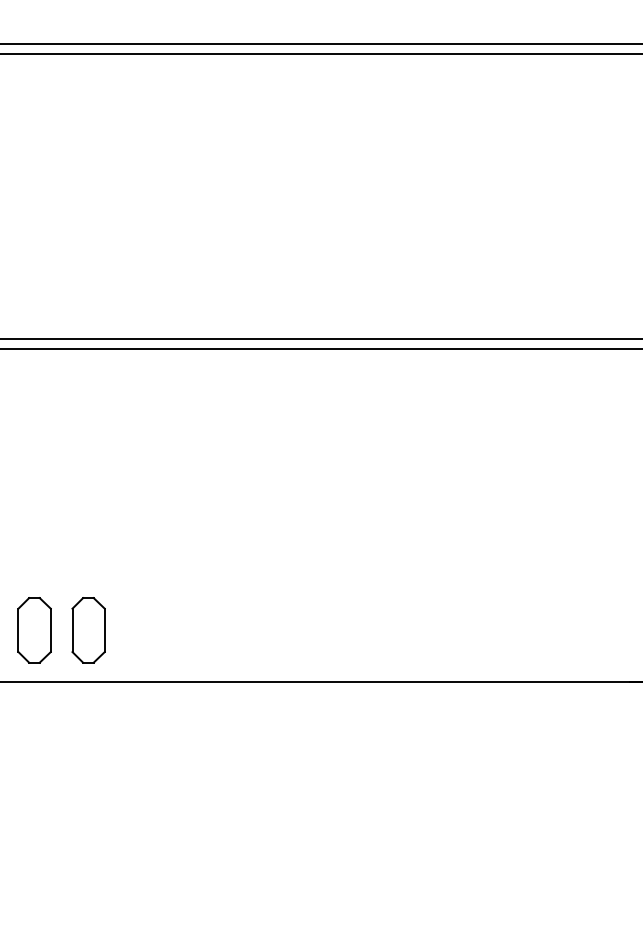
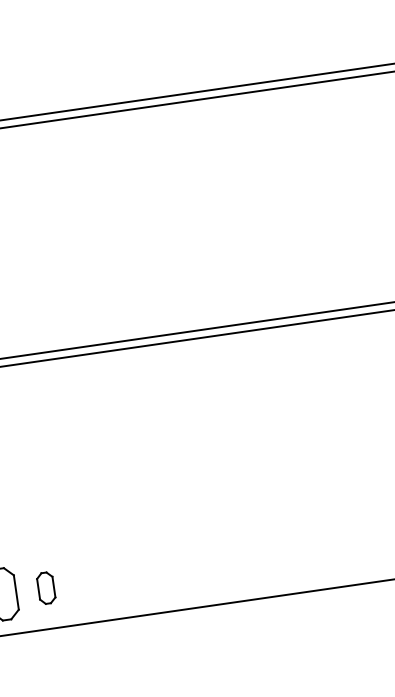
part: (88, 630) -> (46, 588), size x0.6

